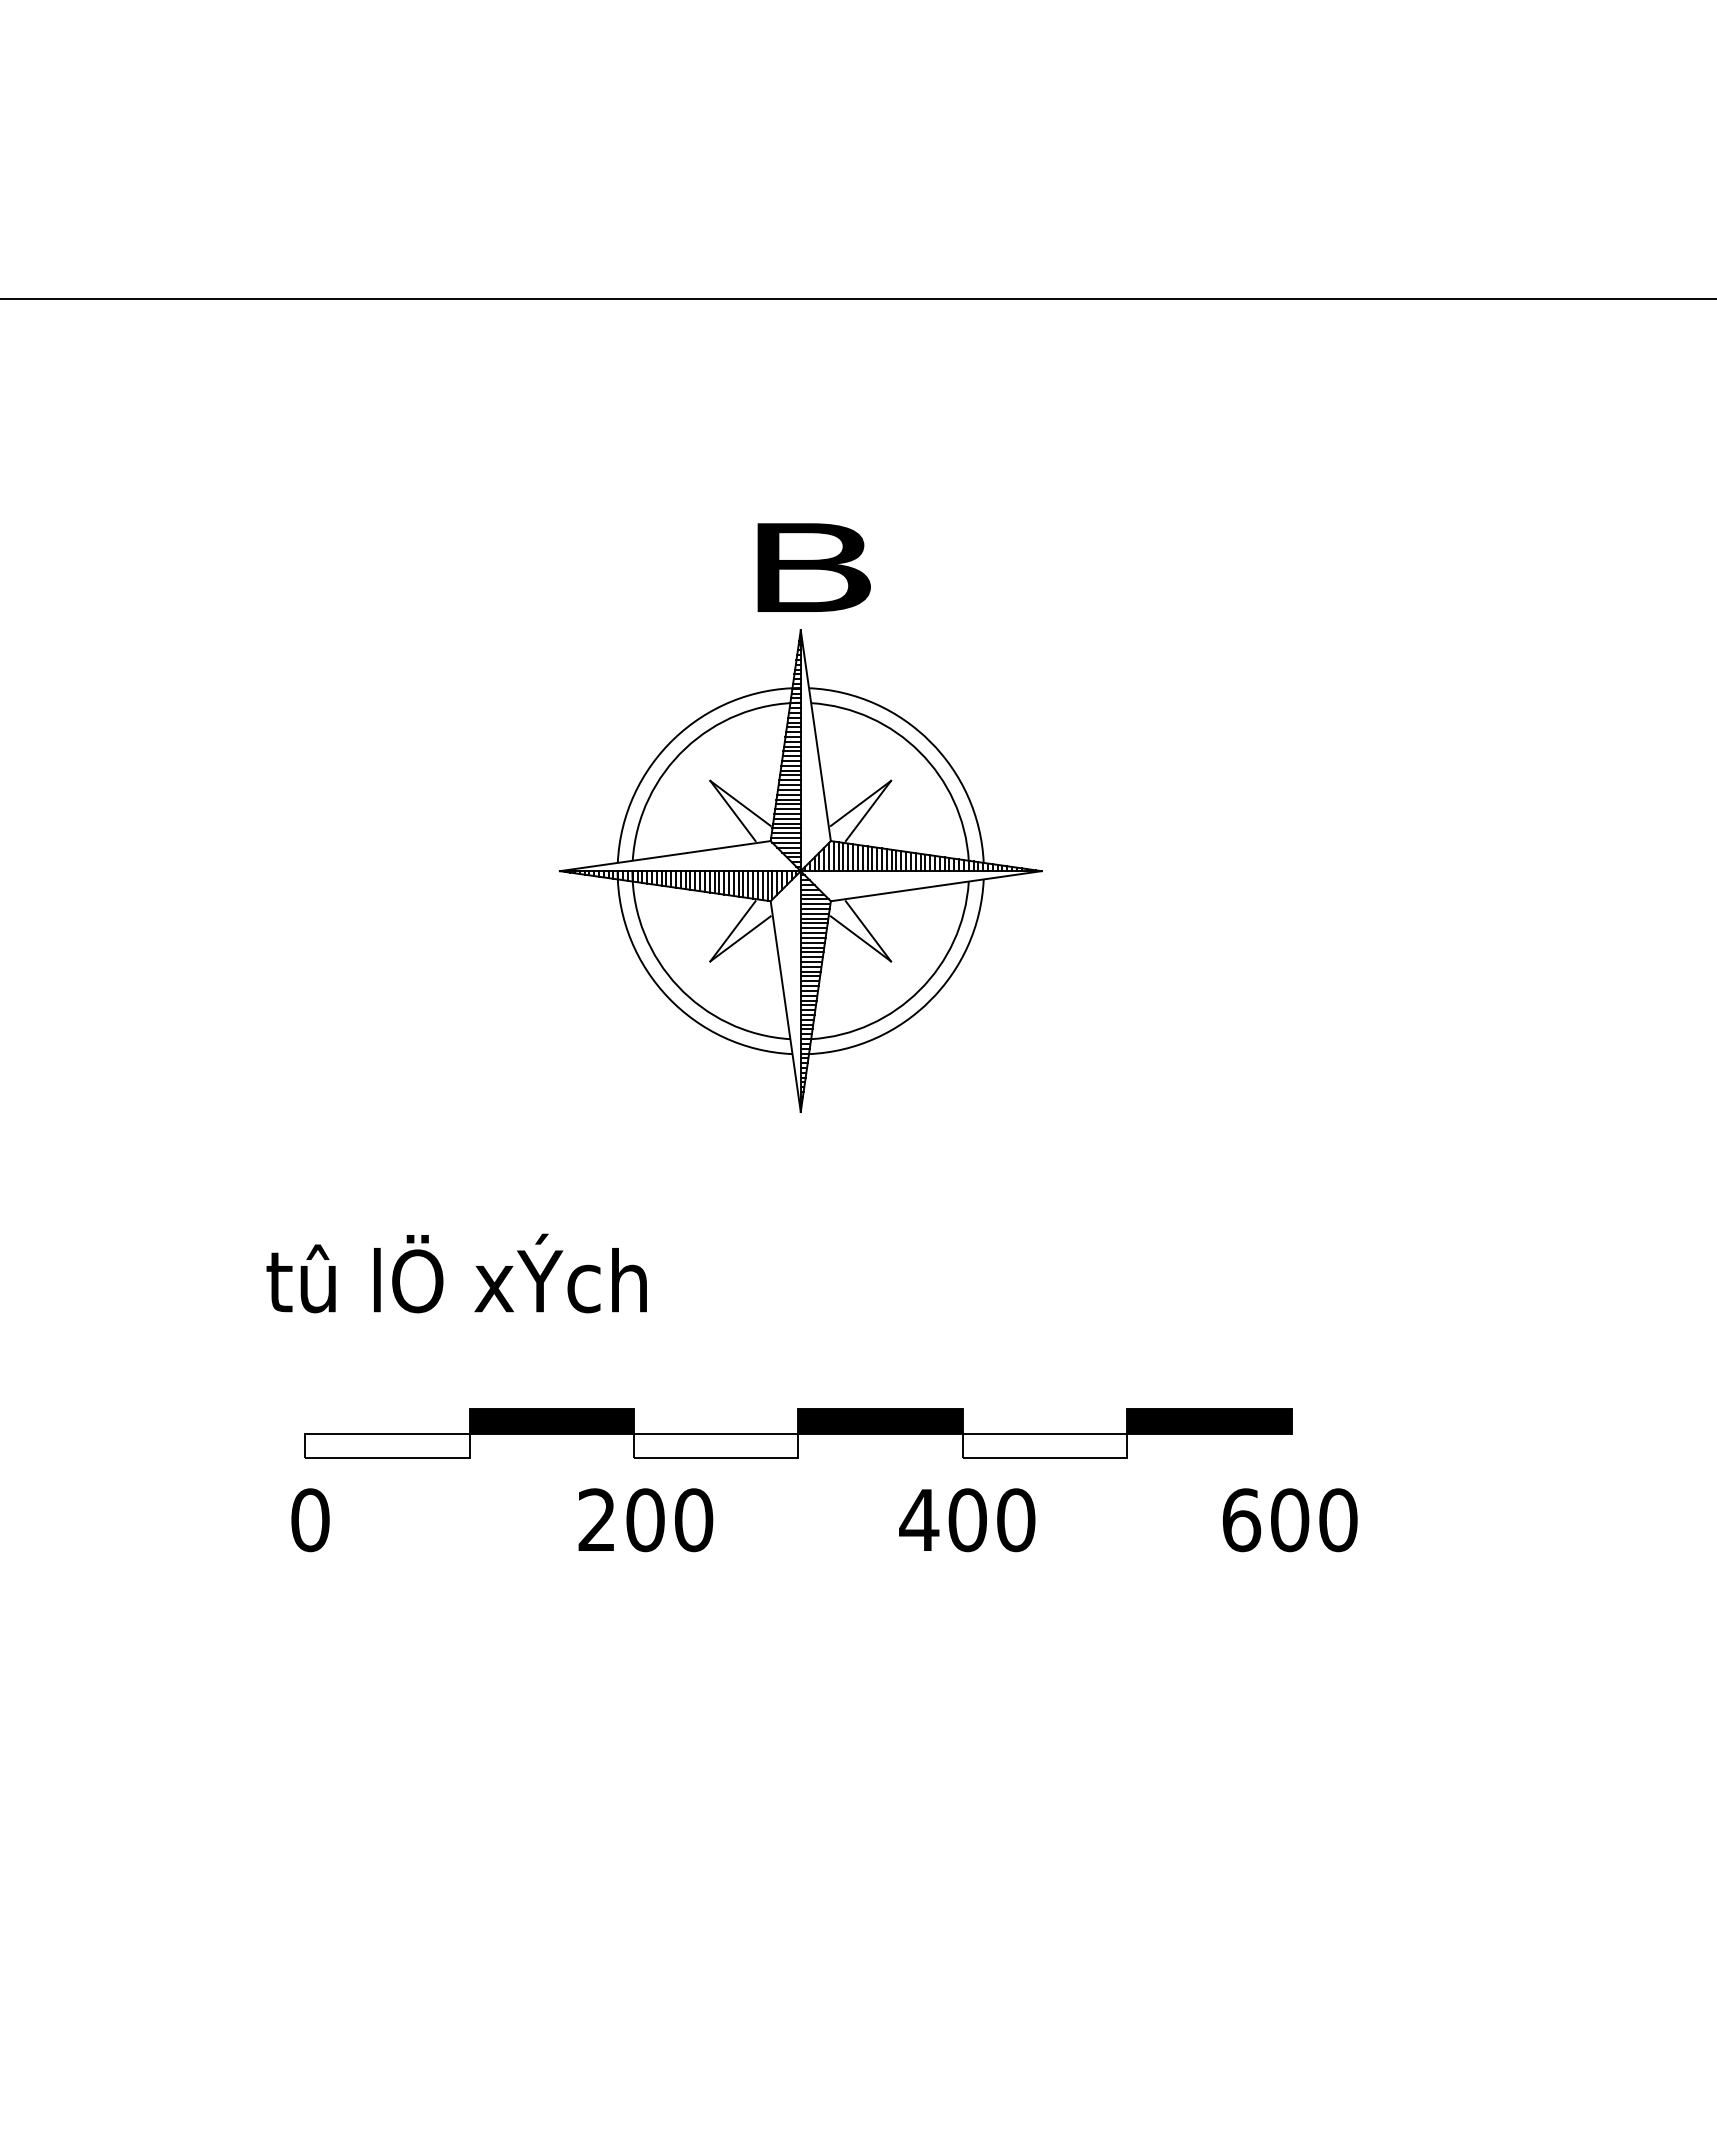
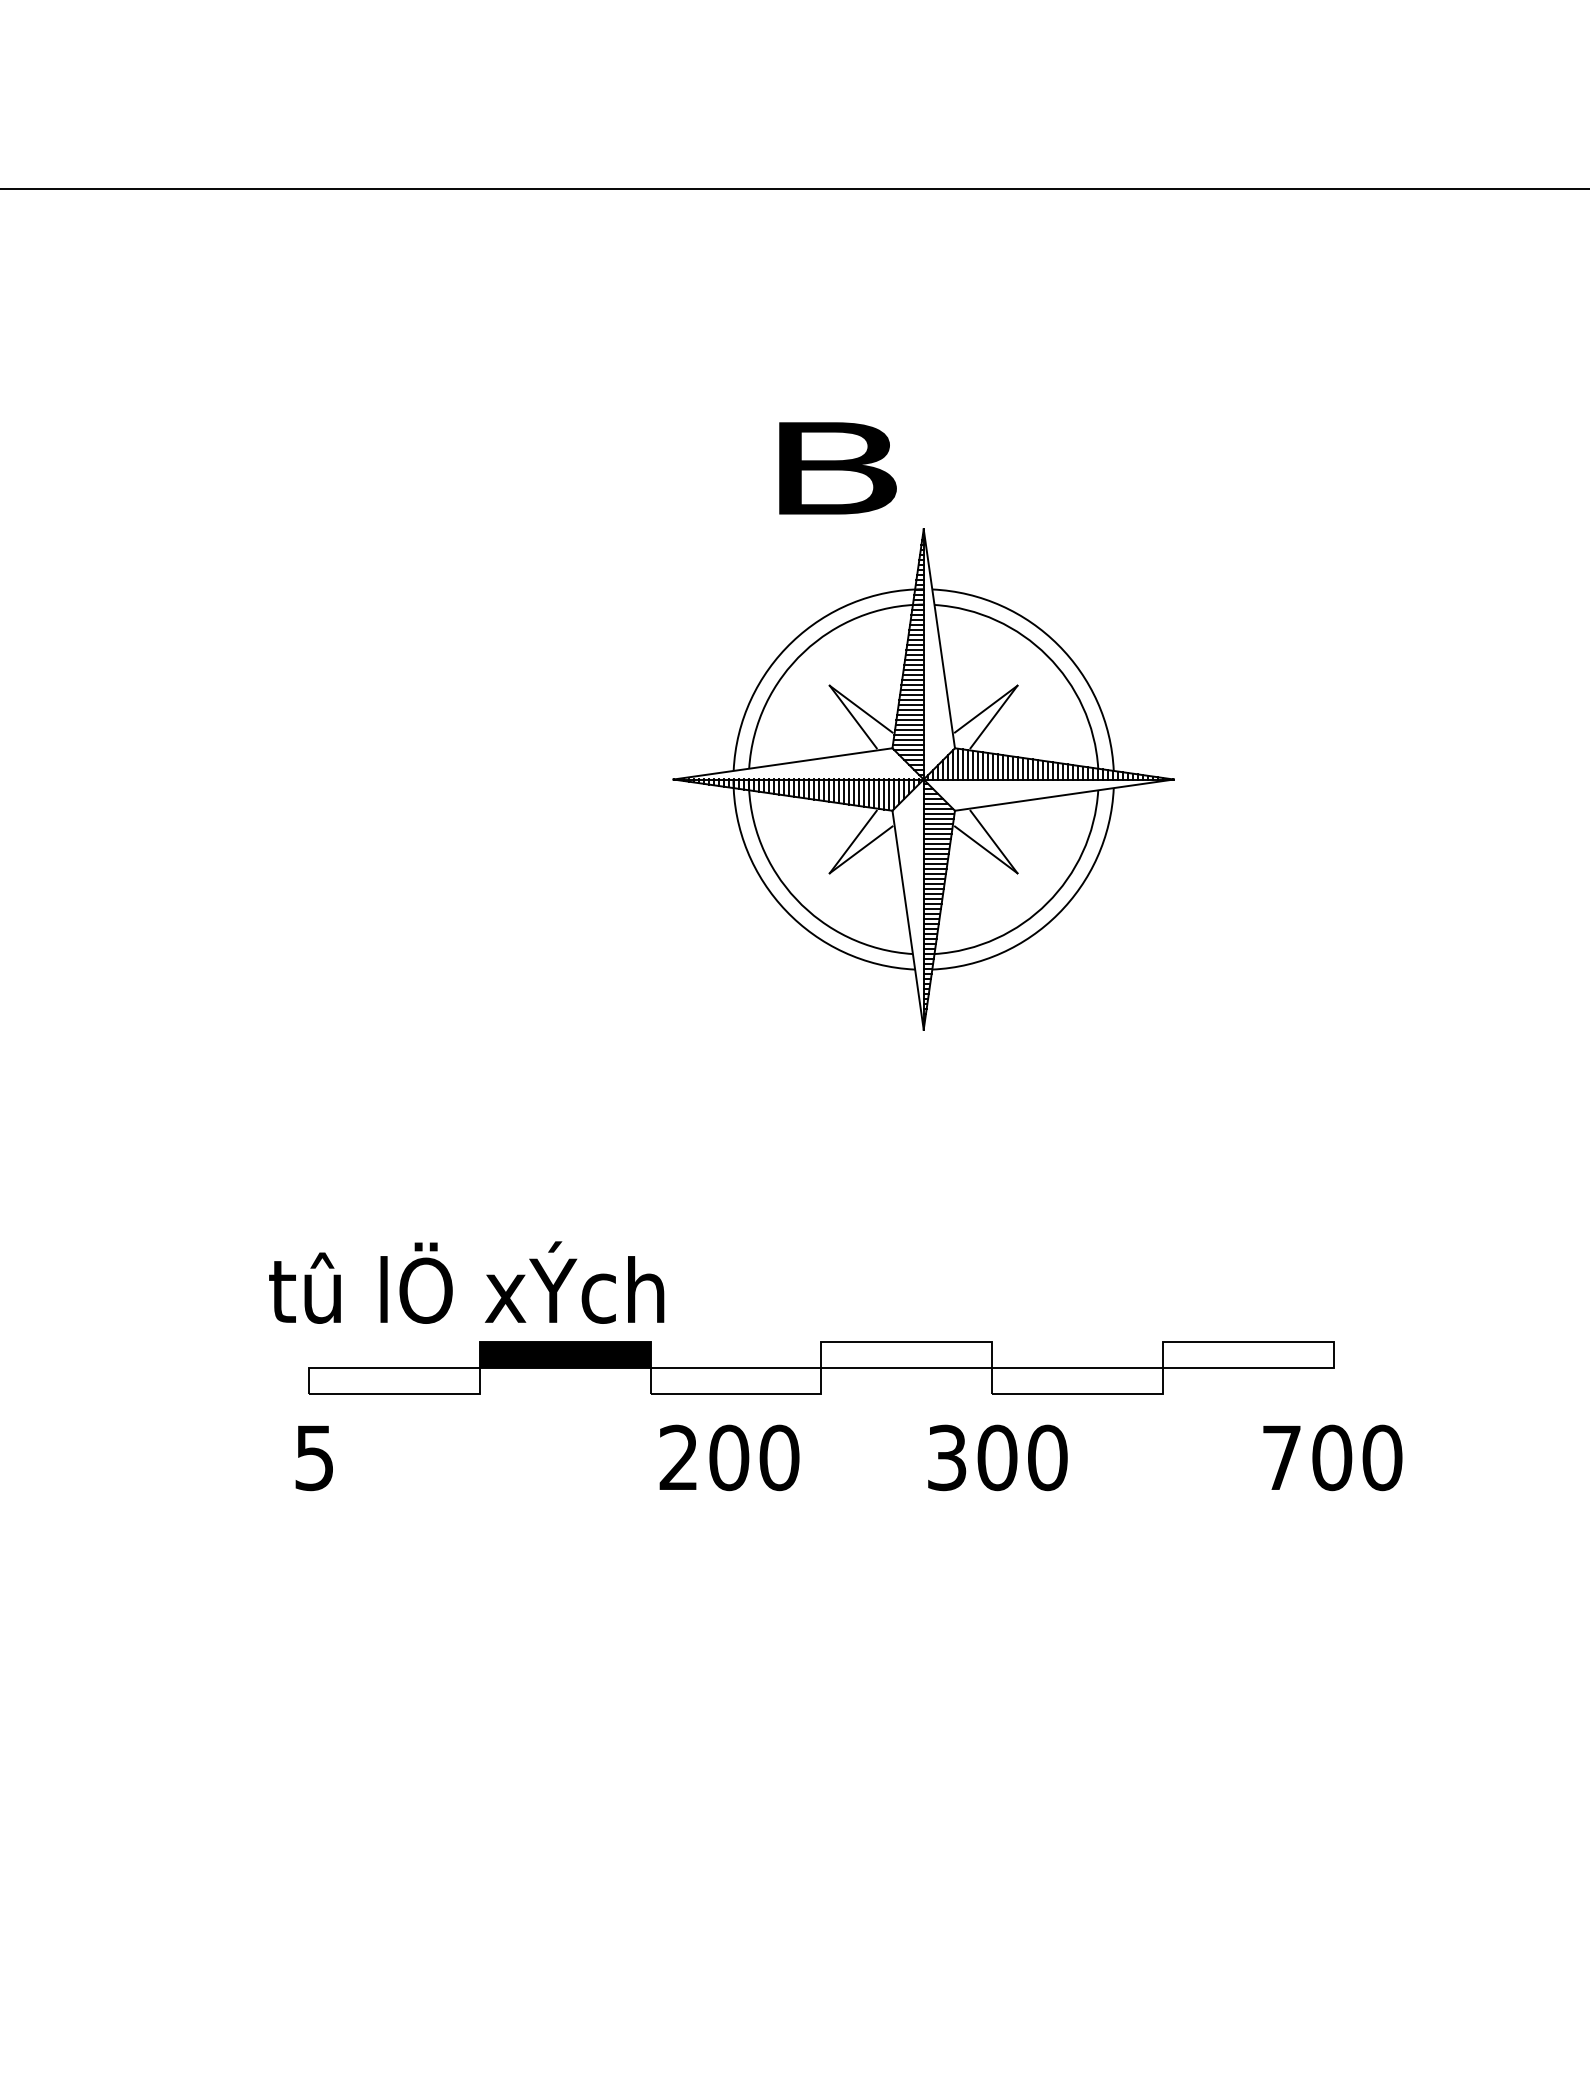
part: (800, 870) -> (923, 778), moved
text: (456, 1273) -> (466, 1282), moved
fill: (880, 1420) -> (906, 1354), removed
fill: (1209, 1420) -> (1248, 1354), removed
text: (310, 1520) -> (314, 1458), 0 -> 5
text: (645, 1520) -> (729, 1458), moved
text: (919, 1520) -> (947, 1458), 400 -> 300
text: (1241, 1520) -> (1281, 1458), 600 -> 700

